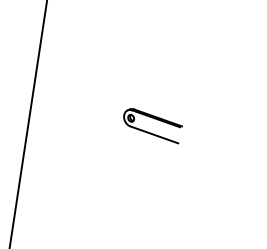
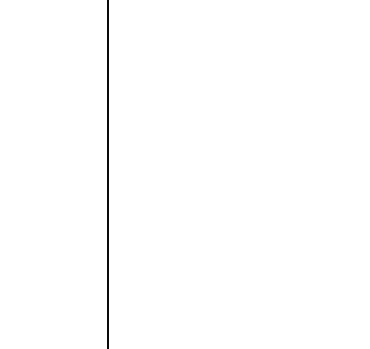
part: (152, 118) -> (238, 168), removed

